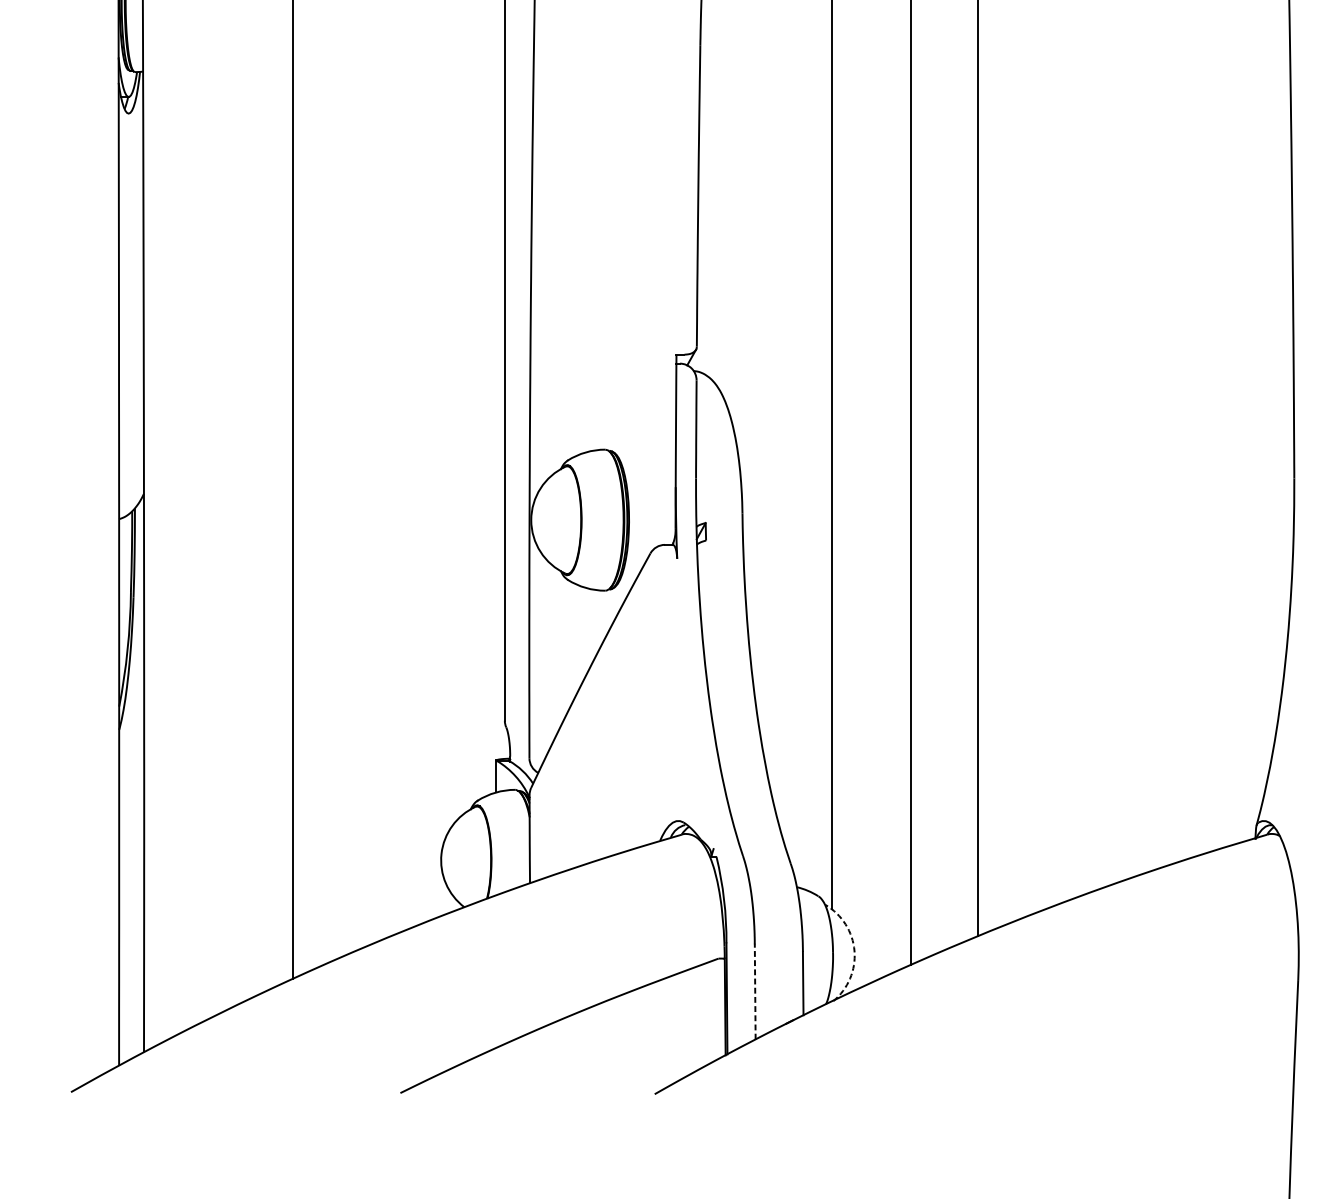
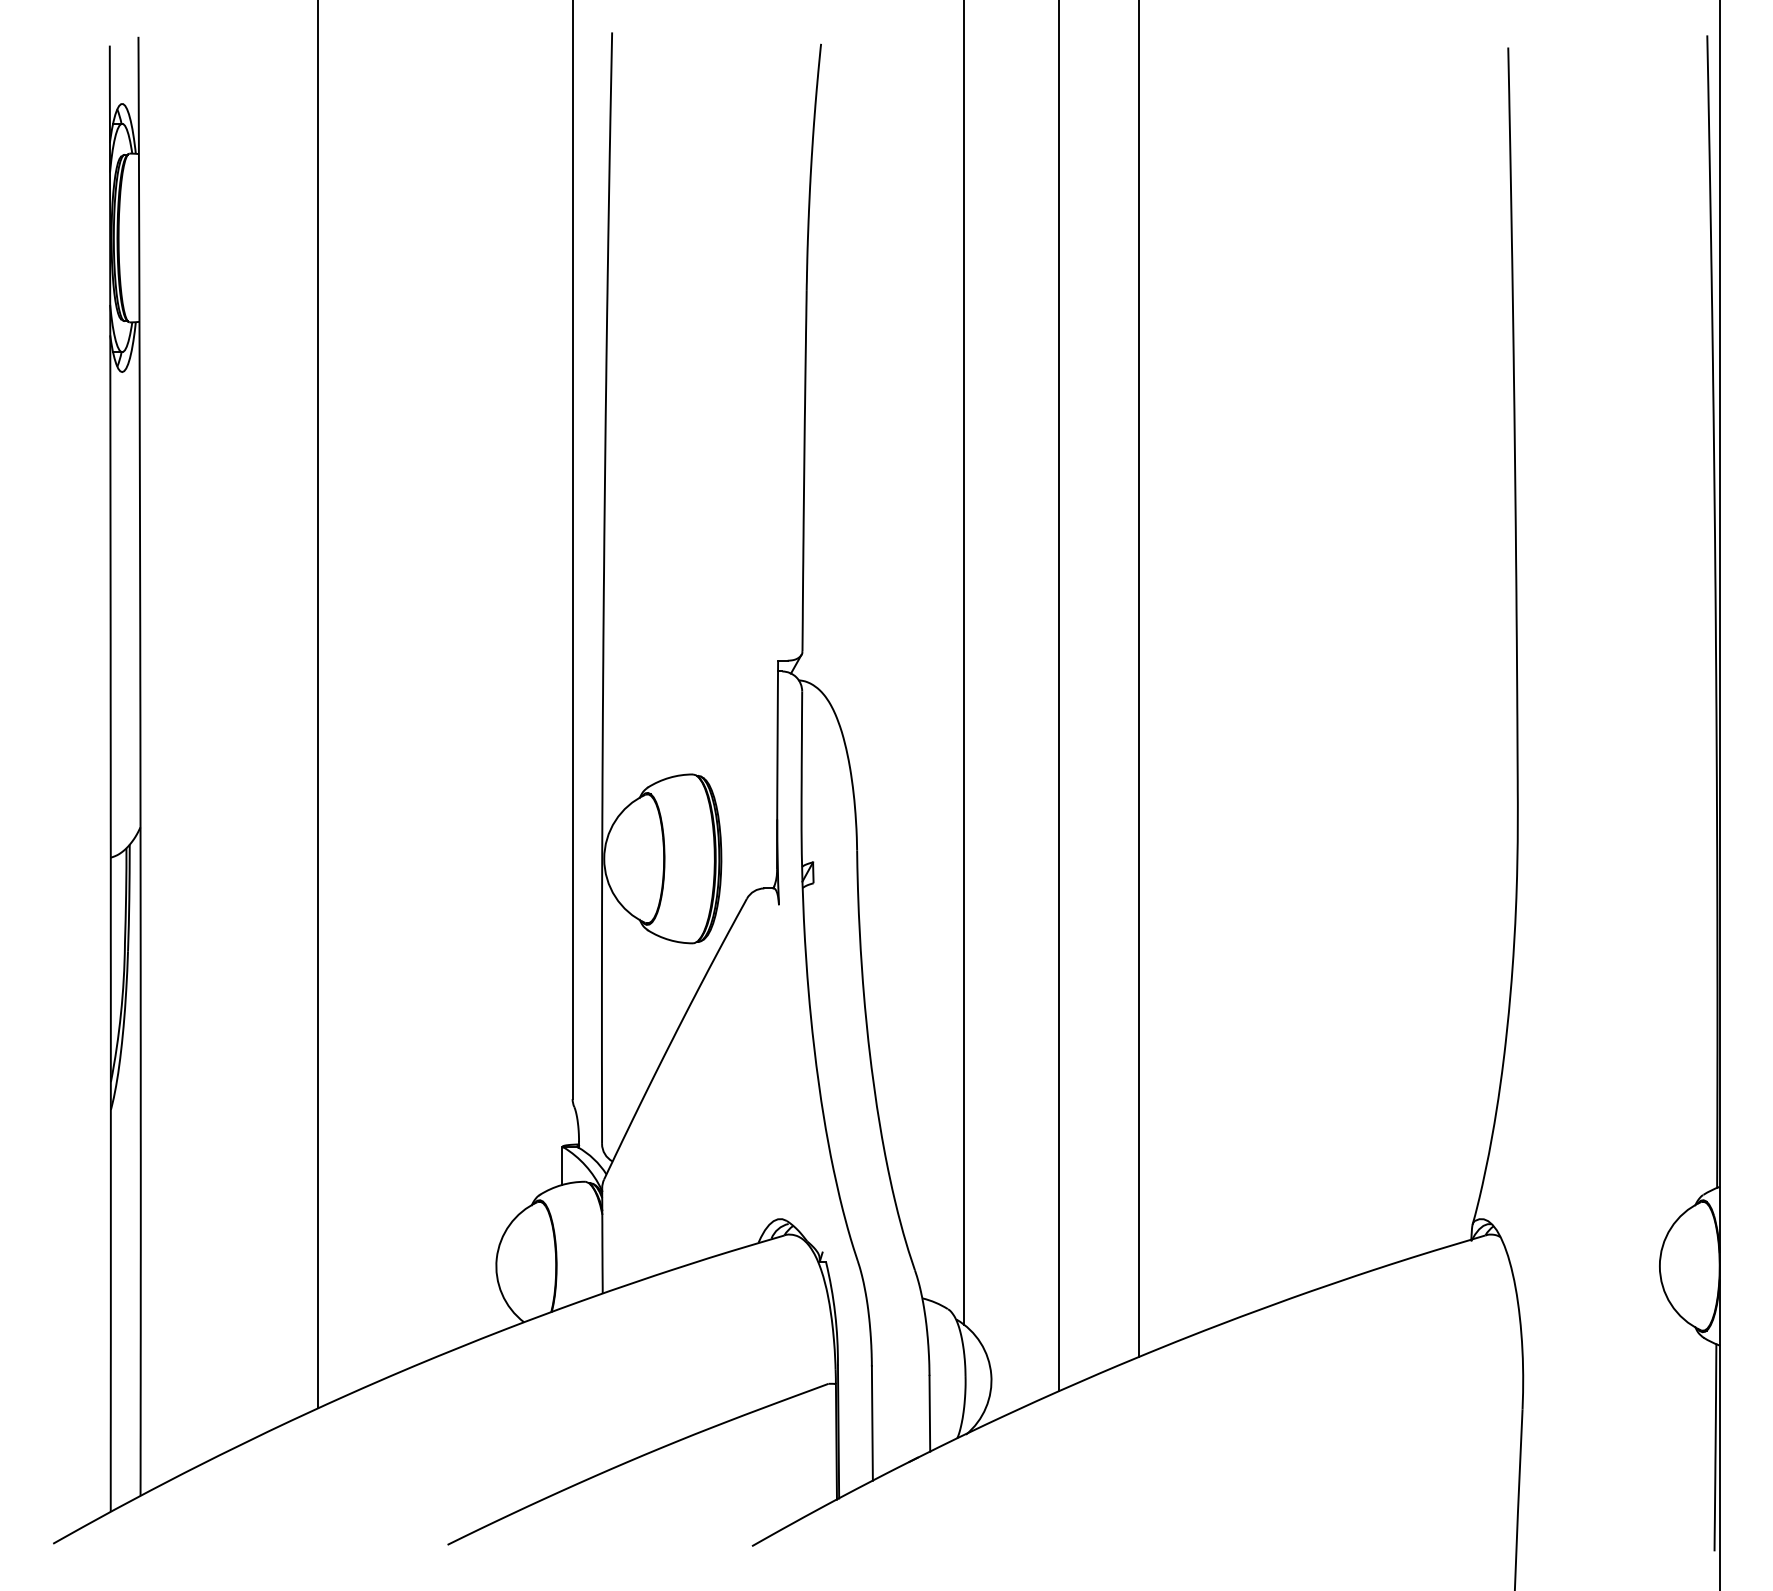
arc: (854, 950) -> (991, 1374), dashed -> solid
line: (755, 990) -> (872, 1422), dashed -> solid

